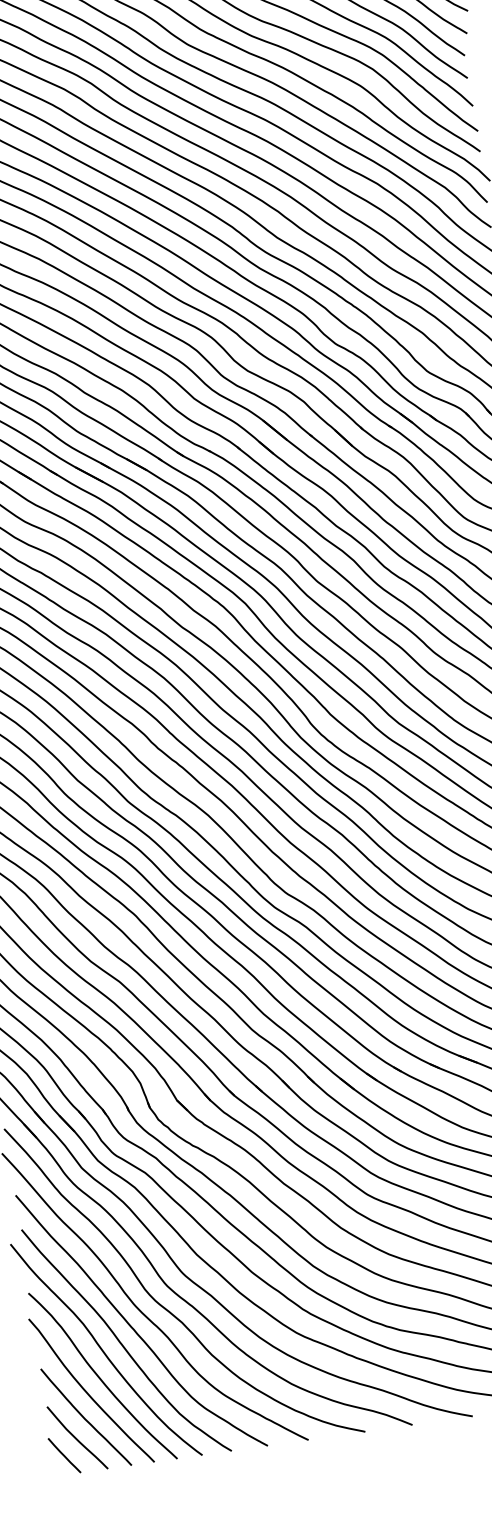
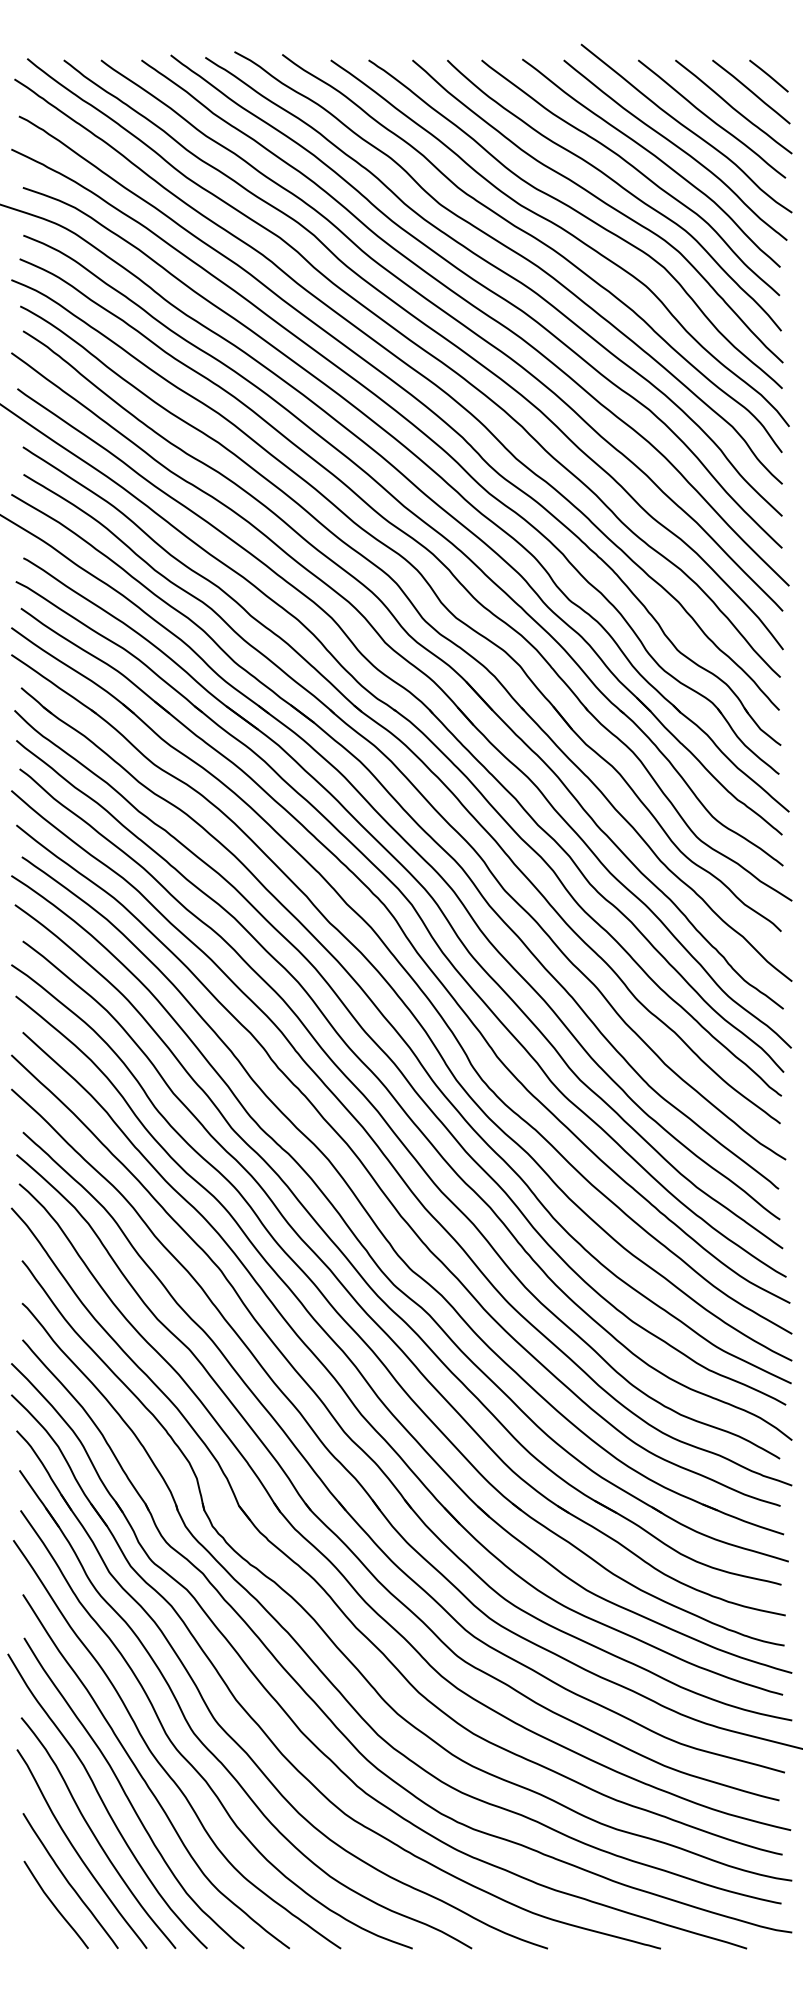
line: (64, 1455) -> (36, 1924), removed

